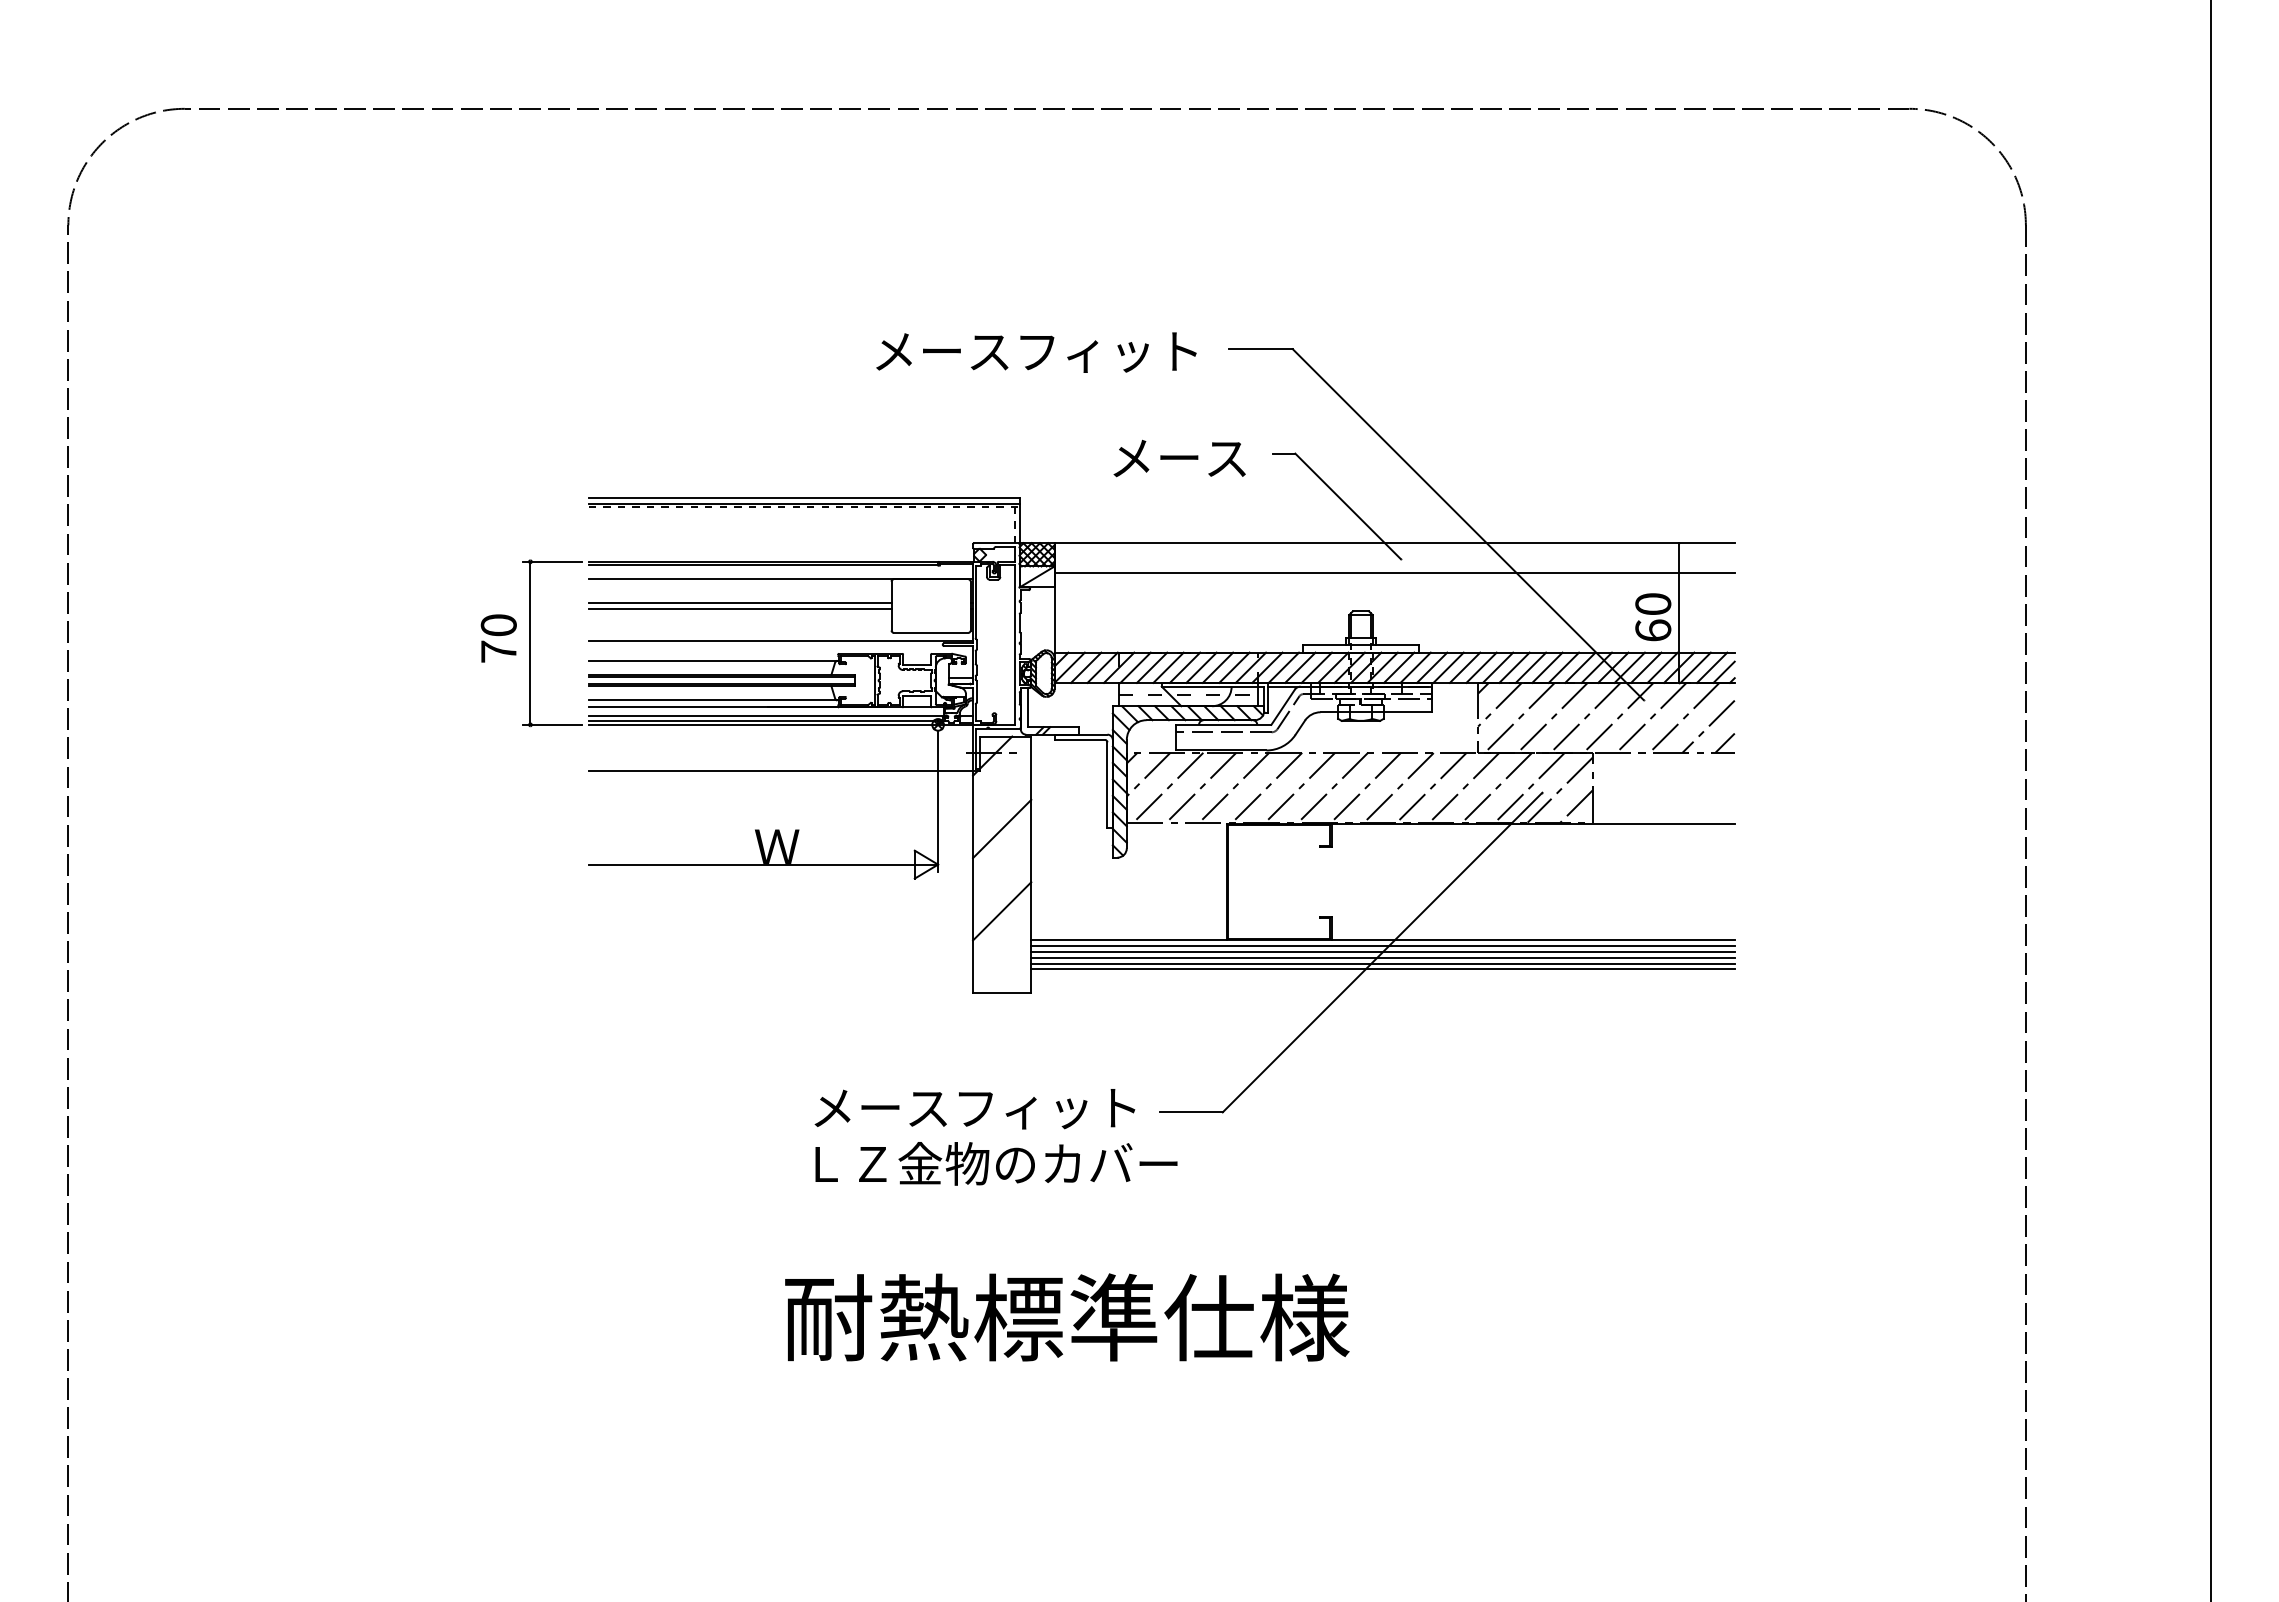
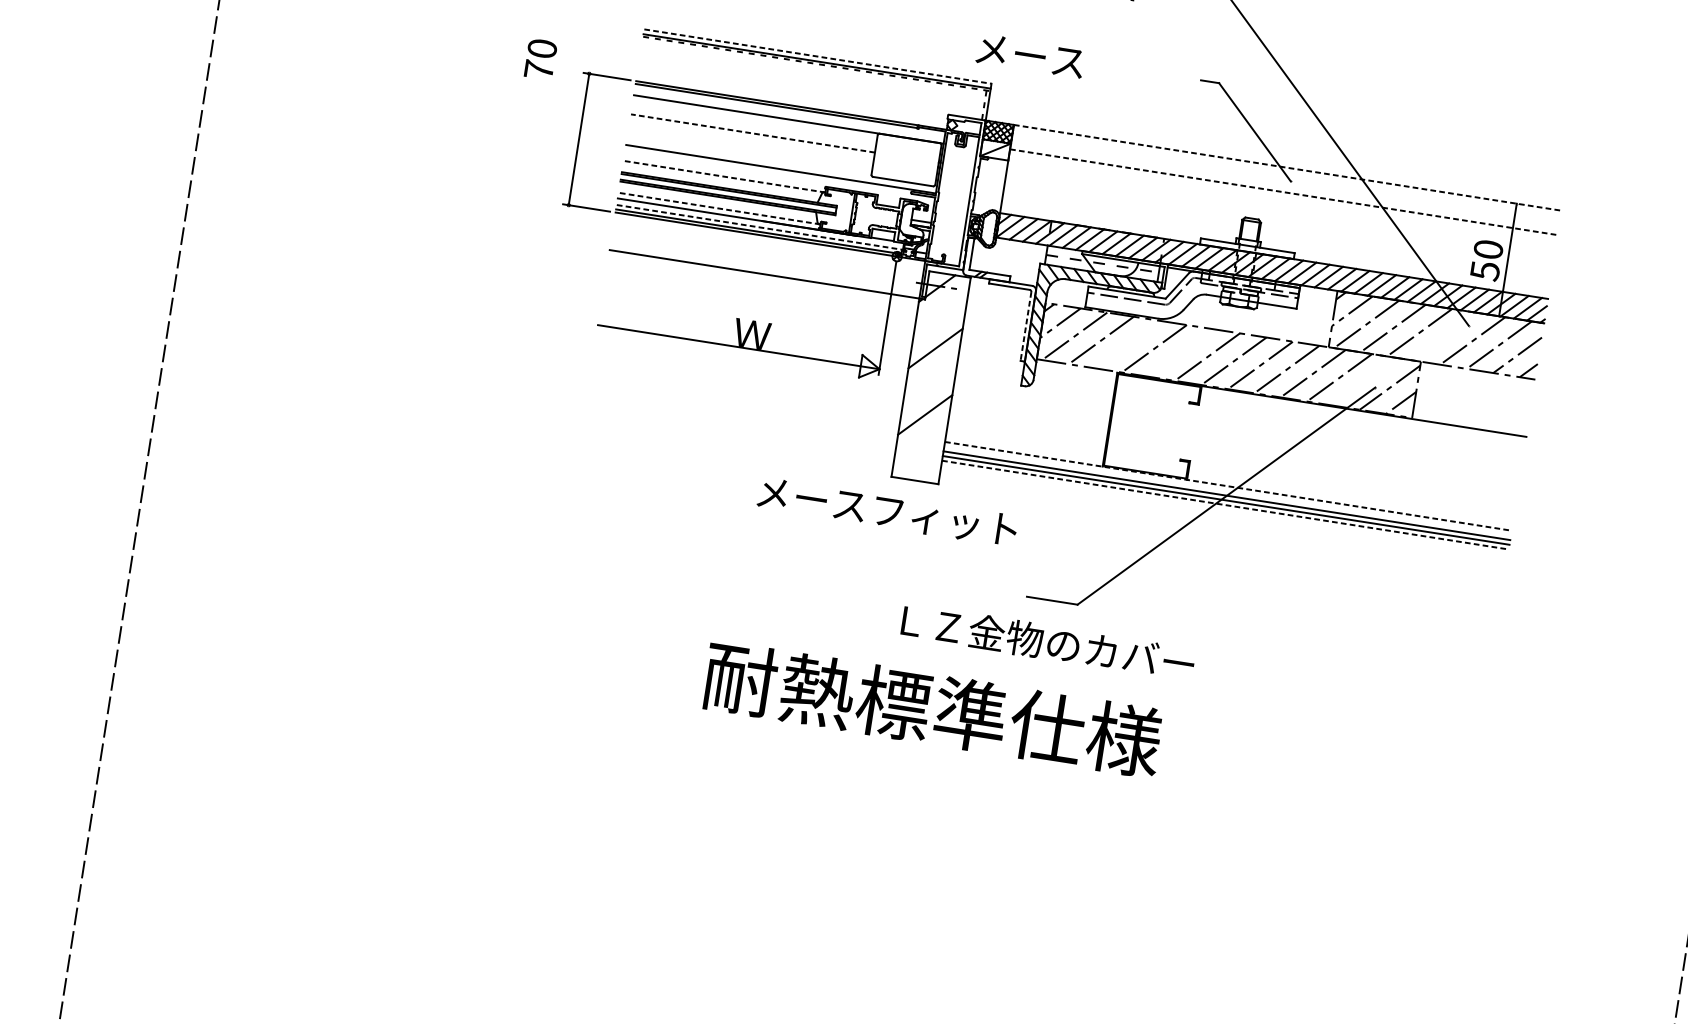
text: (1179, 458) -> (1030, 55), moved
line: (804, 497) -> (818, 56), solid -> dashed
line: (1395, 543) -> (1288, 168), solid -> dashed
line: (1395, 573) -> (1284, 192), solid -> dashed
line: (739, 603) -> (752, 133), solid -> dashed
line: (739, 609) -> (751, 138), removed
text: (1653, 630) -> (1485, 270), 60 -> 50
text: (498, 638) -> (540, 59), moved
line: (713, 660) -> (724, 176), solid -> dashed
line: (713, 700) -> (719, 208), solid -> dashed
line: (767, 715) -> (760, 227), solid -> dashed
line: (1618, 717) -> (1446, 336), removed
line: (1107, 785) -> (1025, 326), solid -> dashed
line: (1234, 787) -> (1128, 344), removed
line: (1300, 787) -> (1181, 352), removed
line: (1529, 787) -> (1365, 381), removed
line: (1383, 940) -> (1228, 486), solid -> dashed
line: (1382, 946) -> (1227, 491), removed
line: (1383, 963) -> (1225, 505), solid -> dashed
line: (1382, 969) -> (1224, 509), removed
text: (974, 1109) -> (887, 512), moved
text: (996, 1163) -> (1048, 642), moved
text: (1067, 1317) -> (933, 709), moved

